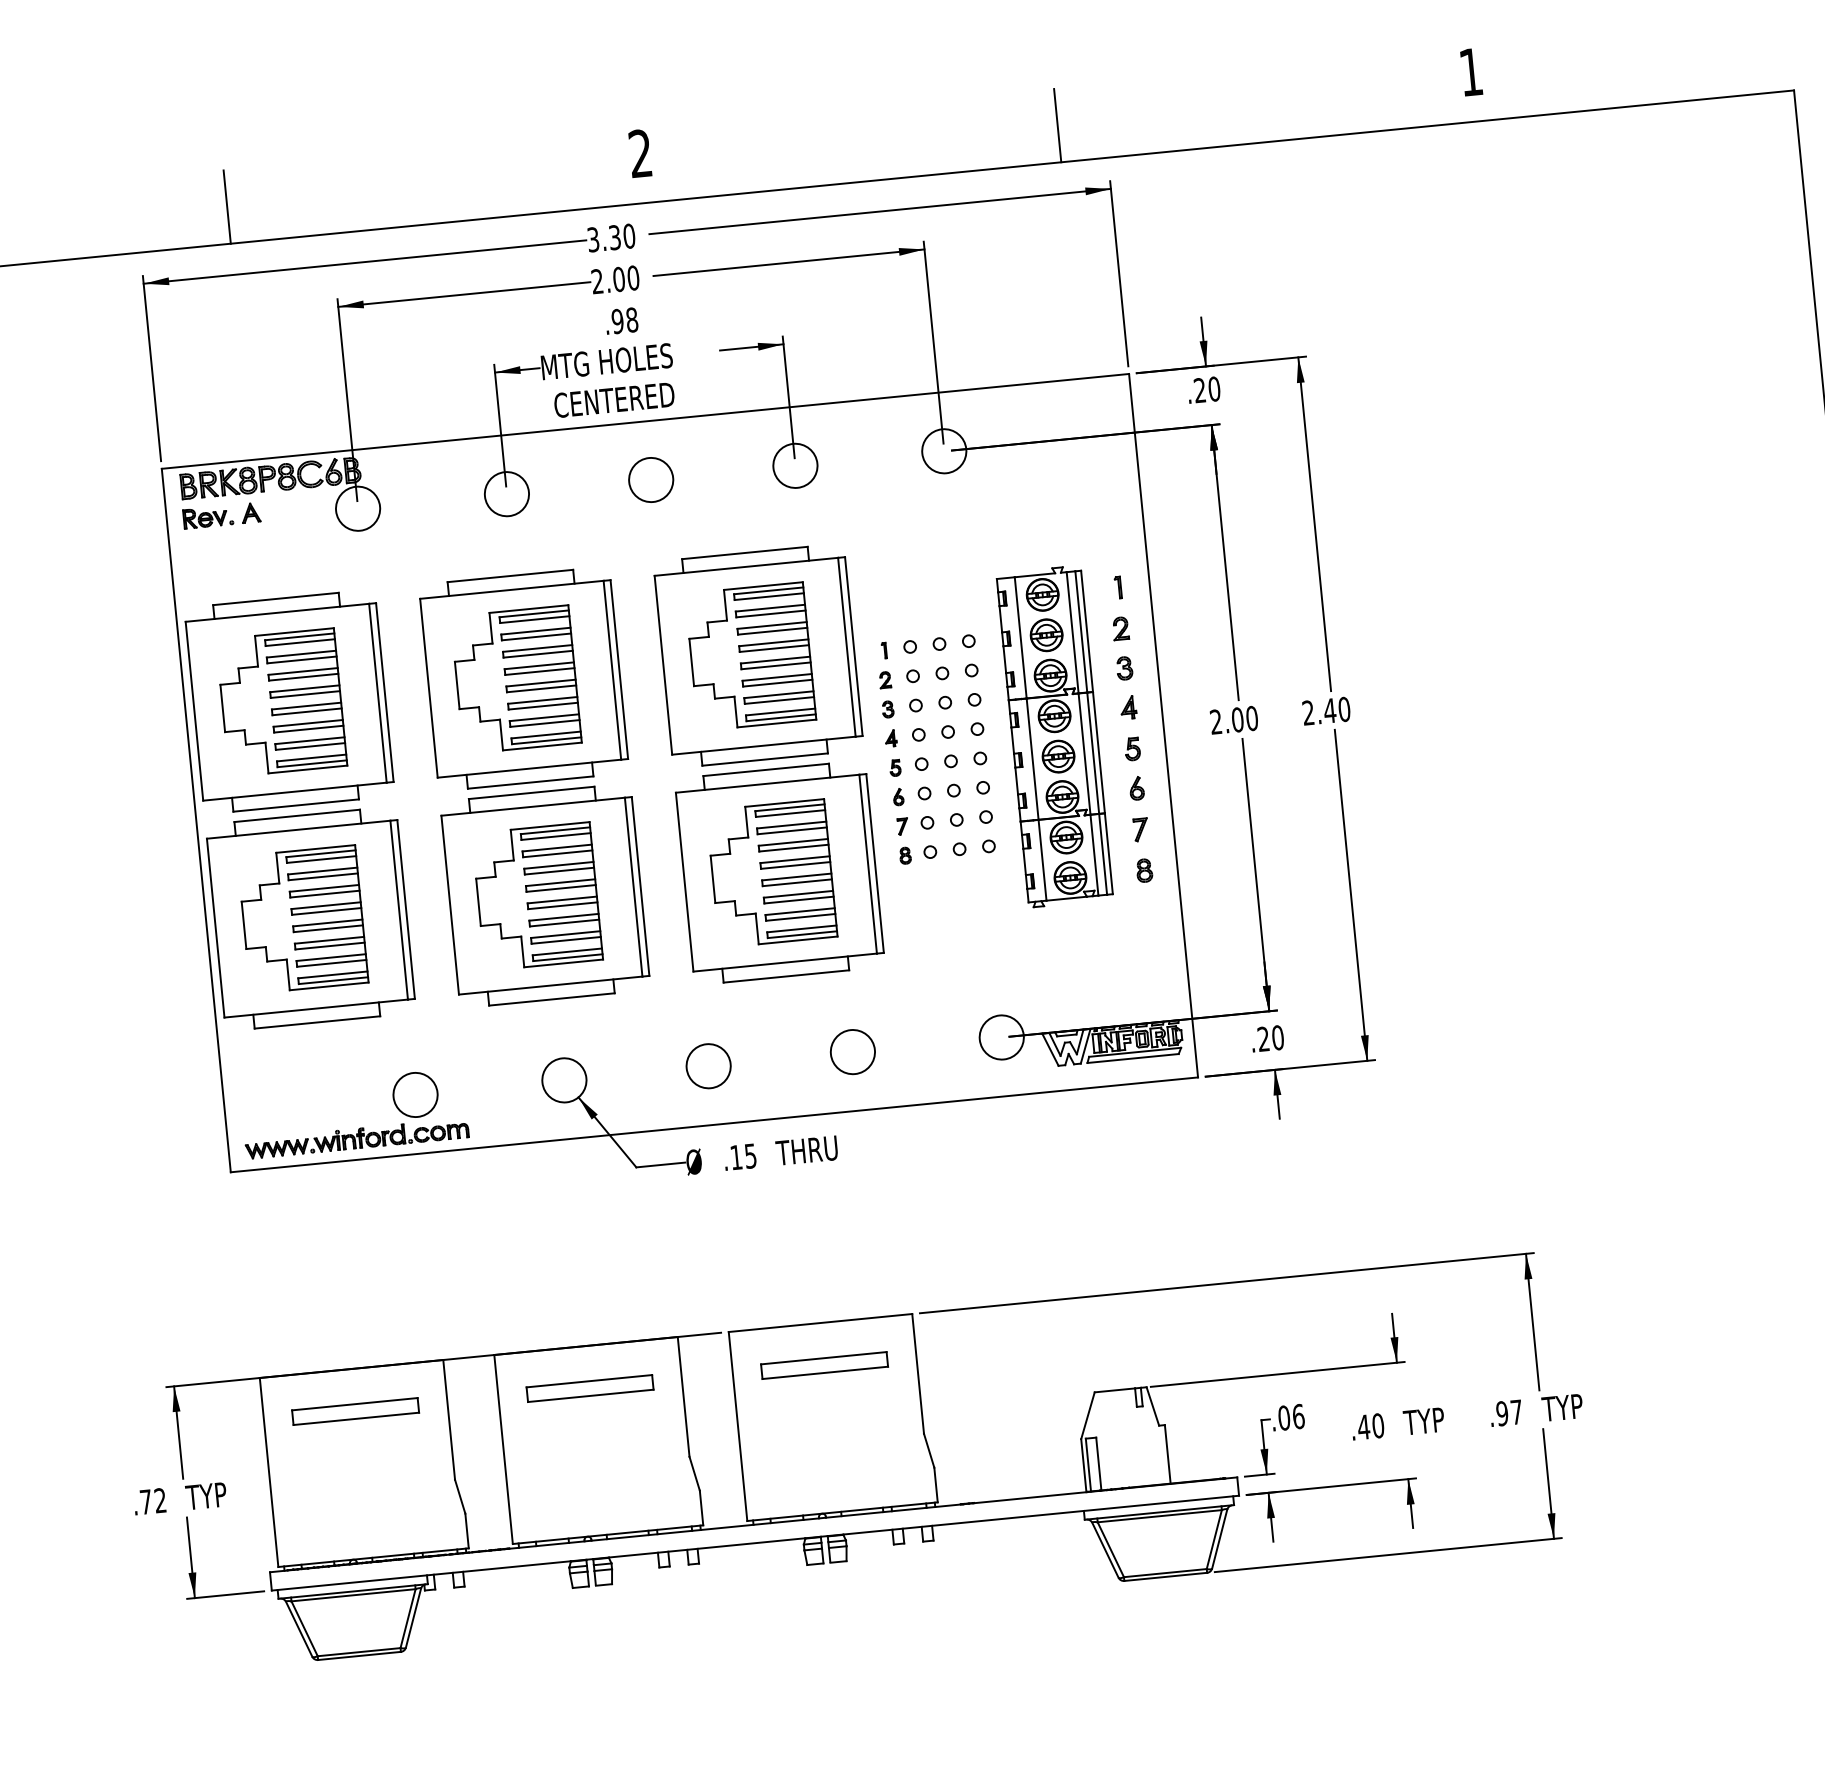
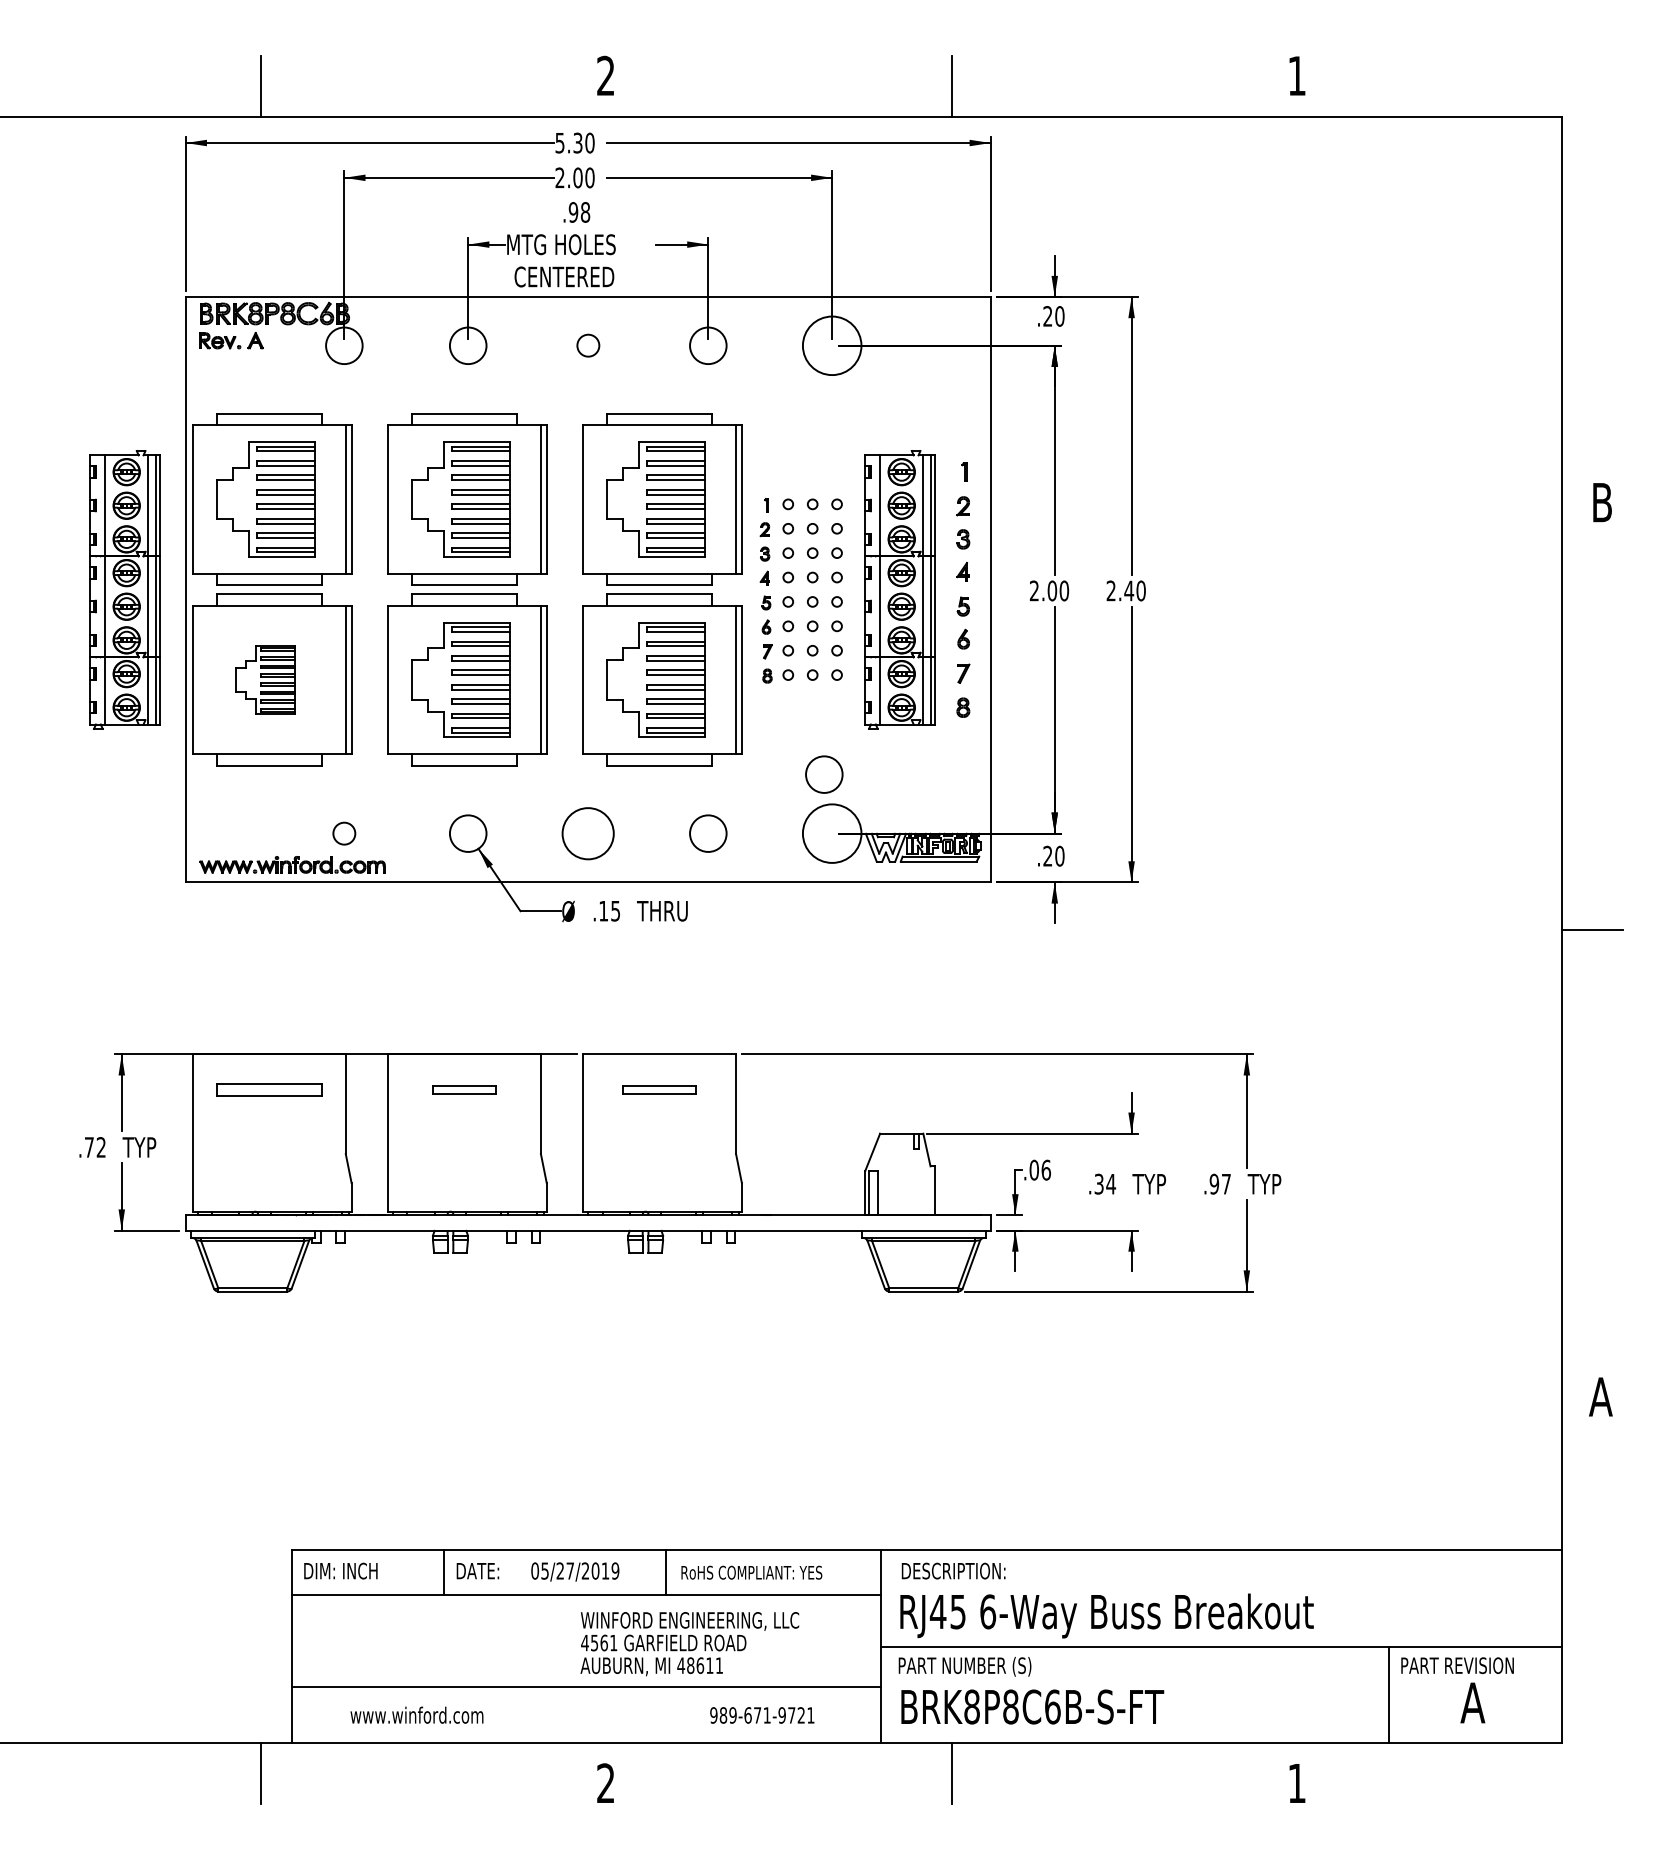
text: (593, 238) -> (560, 142), 3.30 -> 5.30
circle: (943, 450) -> (831, 345), size x1.6
circle: (651, 479) -> (588, 345), size x0.6
part: (122, 827) -> (124, 589), added
part: (302, 919) -> (265, 679), size x0.6
circle: (985, 967) -> (824, 774), added
circle: (1000, 1037) -> (831, 833), size x1.6
circle: (708, 1066) -> (588, 833), size x1.4
circle: (415, 1094) -> (344, 833), size x0.6
part: (824, 1365) -> (659, 1089), size x0.7
part: (590, 1388) -> (464, 1089), size x0.6
text: (1371, 1425) -> (1105, 1183), .40 -> .34

